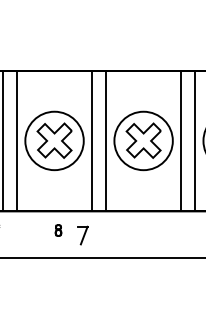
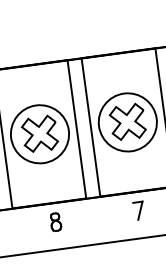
part: (58, 230) -> (55, 222), size x1.67
part: (82, 235) -> (138, 210), moved

